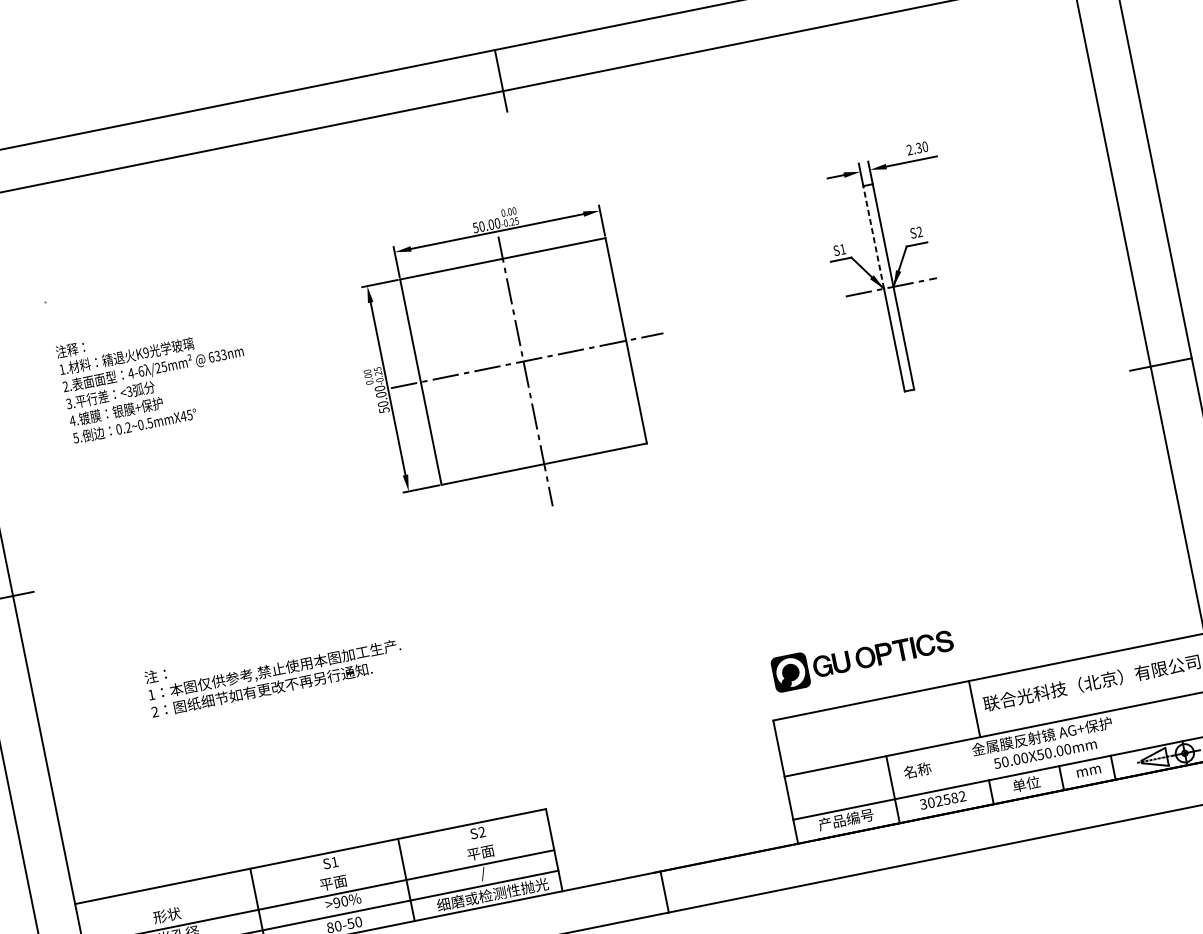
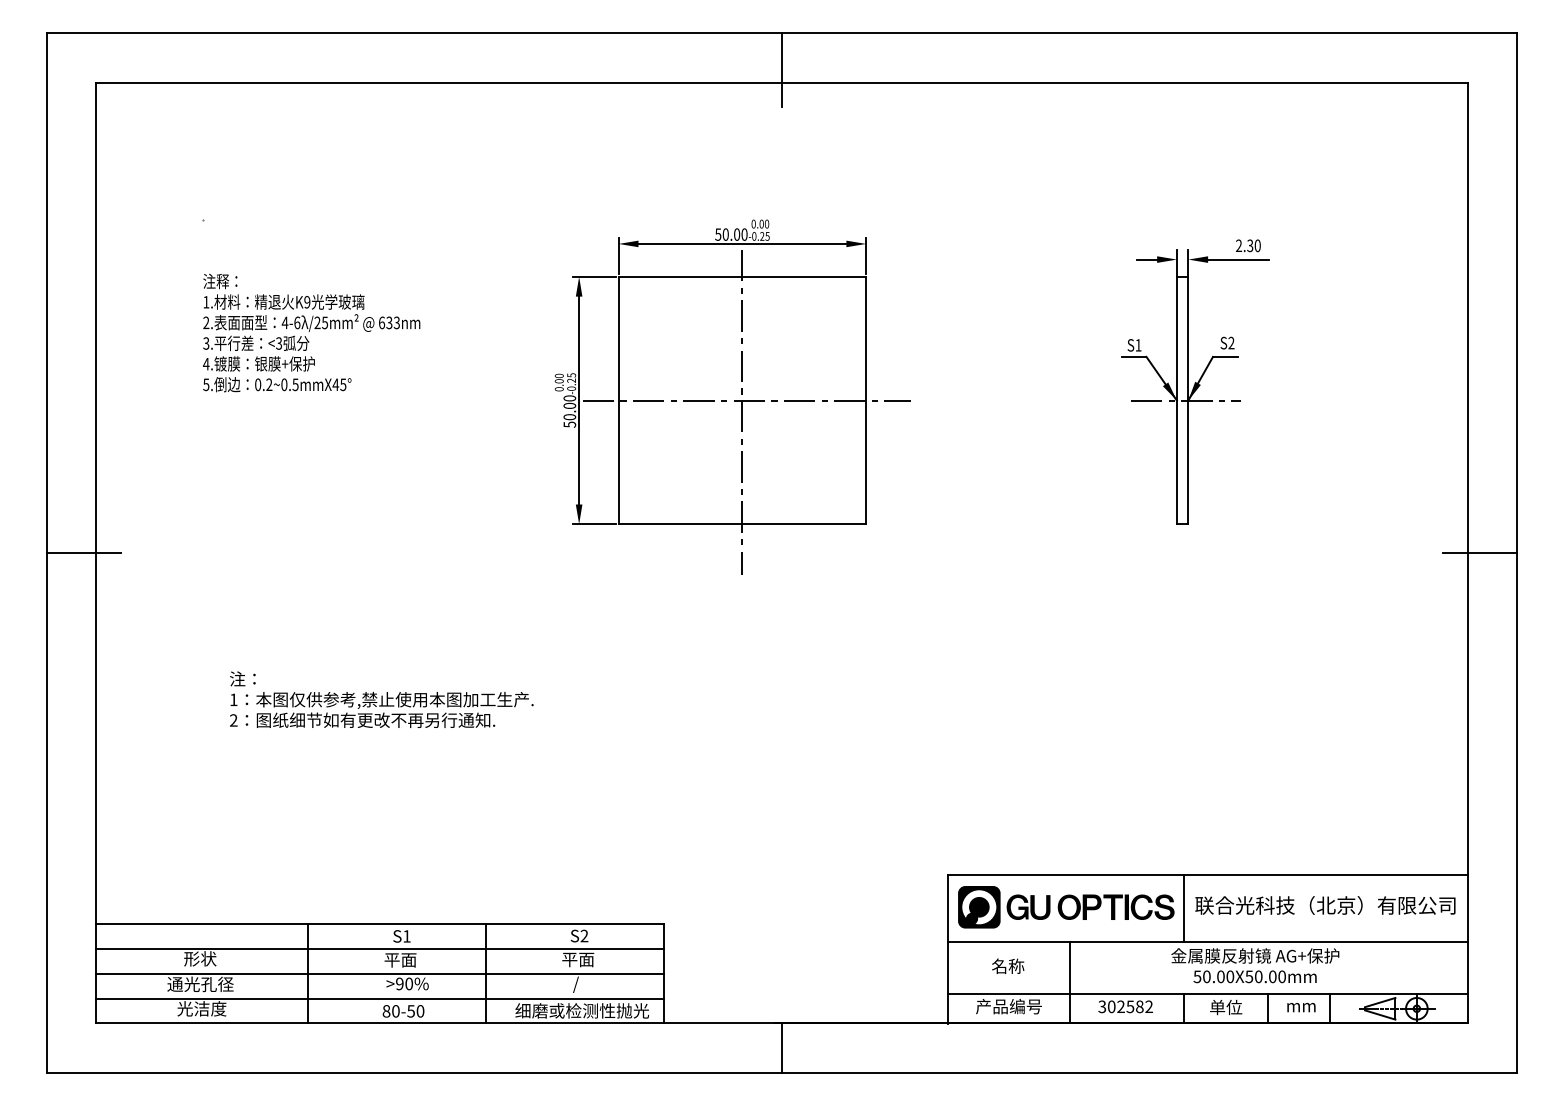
line: (873, 237) -> (1176, 338), dashed -> solid
part: (863, 658) -> (1066, 907), moved
text: (917, 769) -> (1008, 965), moved
line: (314, 877) -> (379, 949), added

